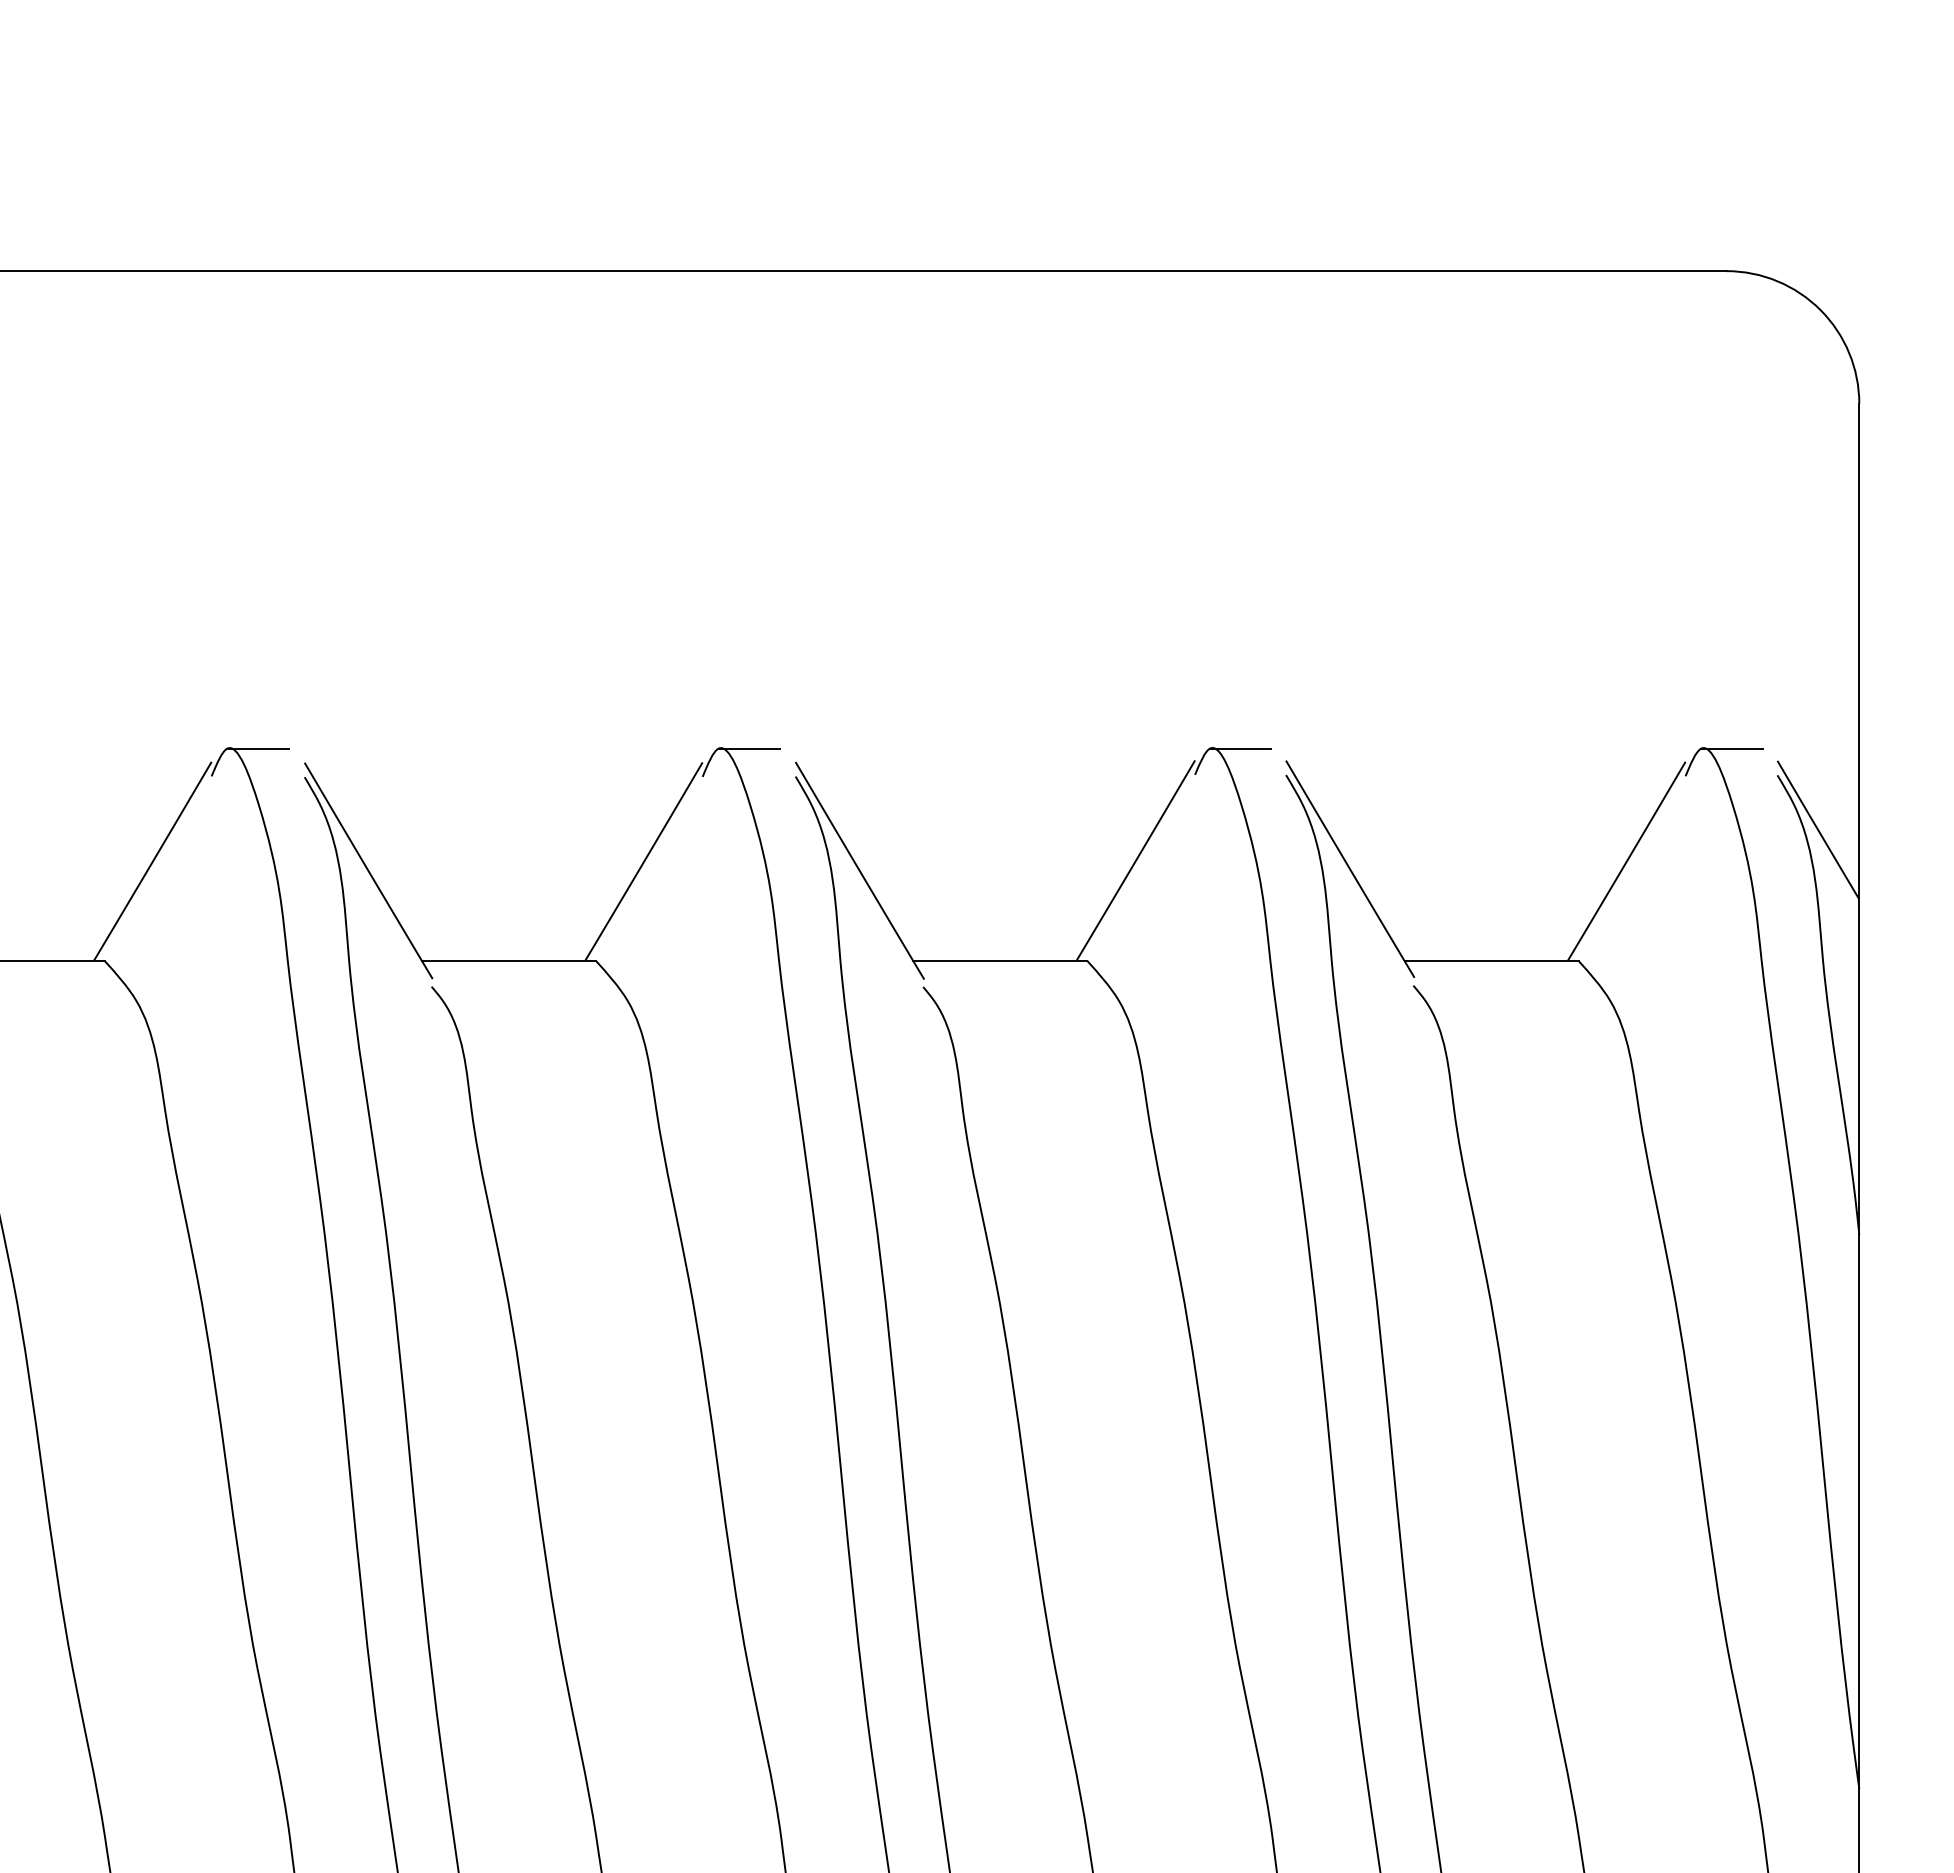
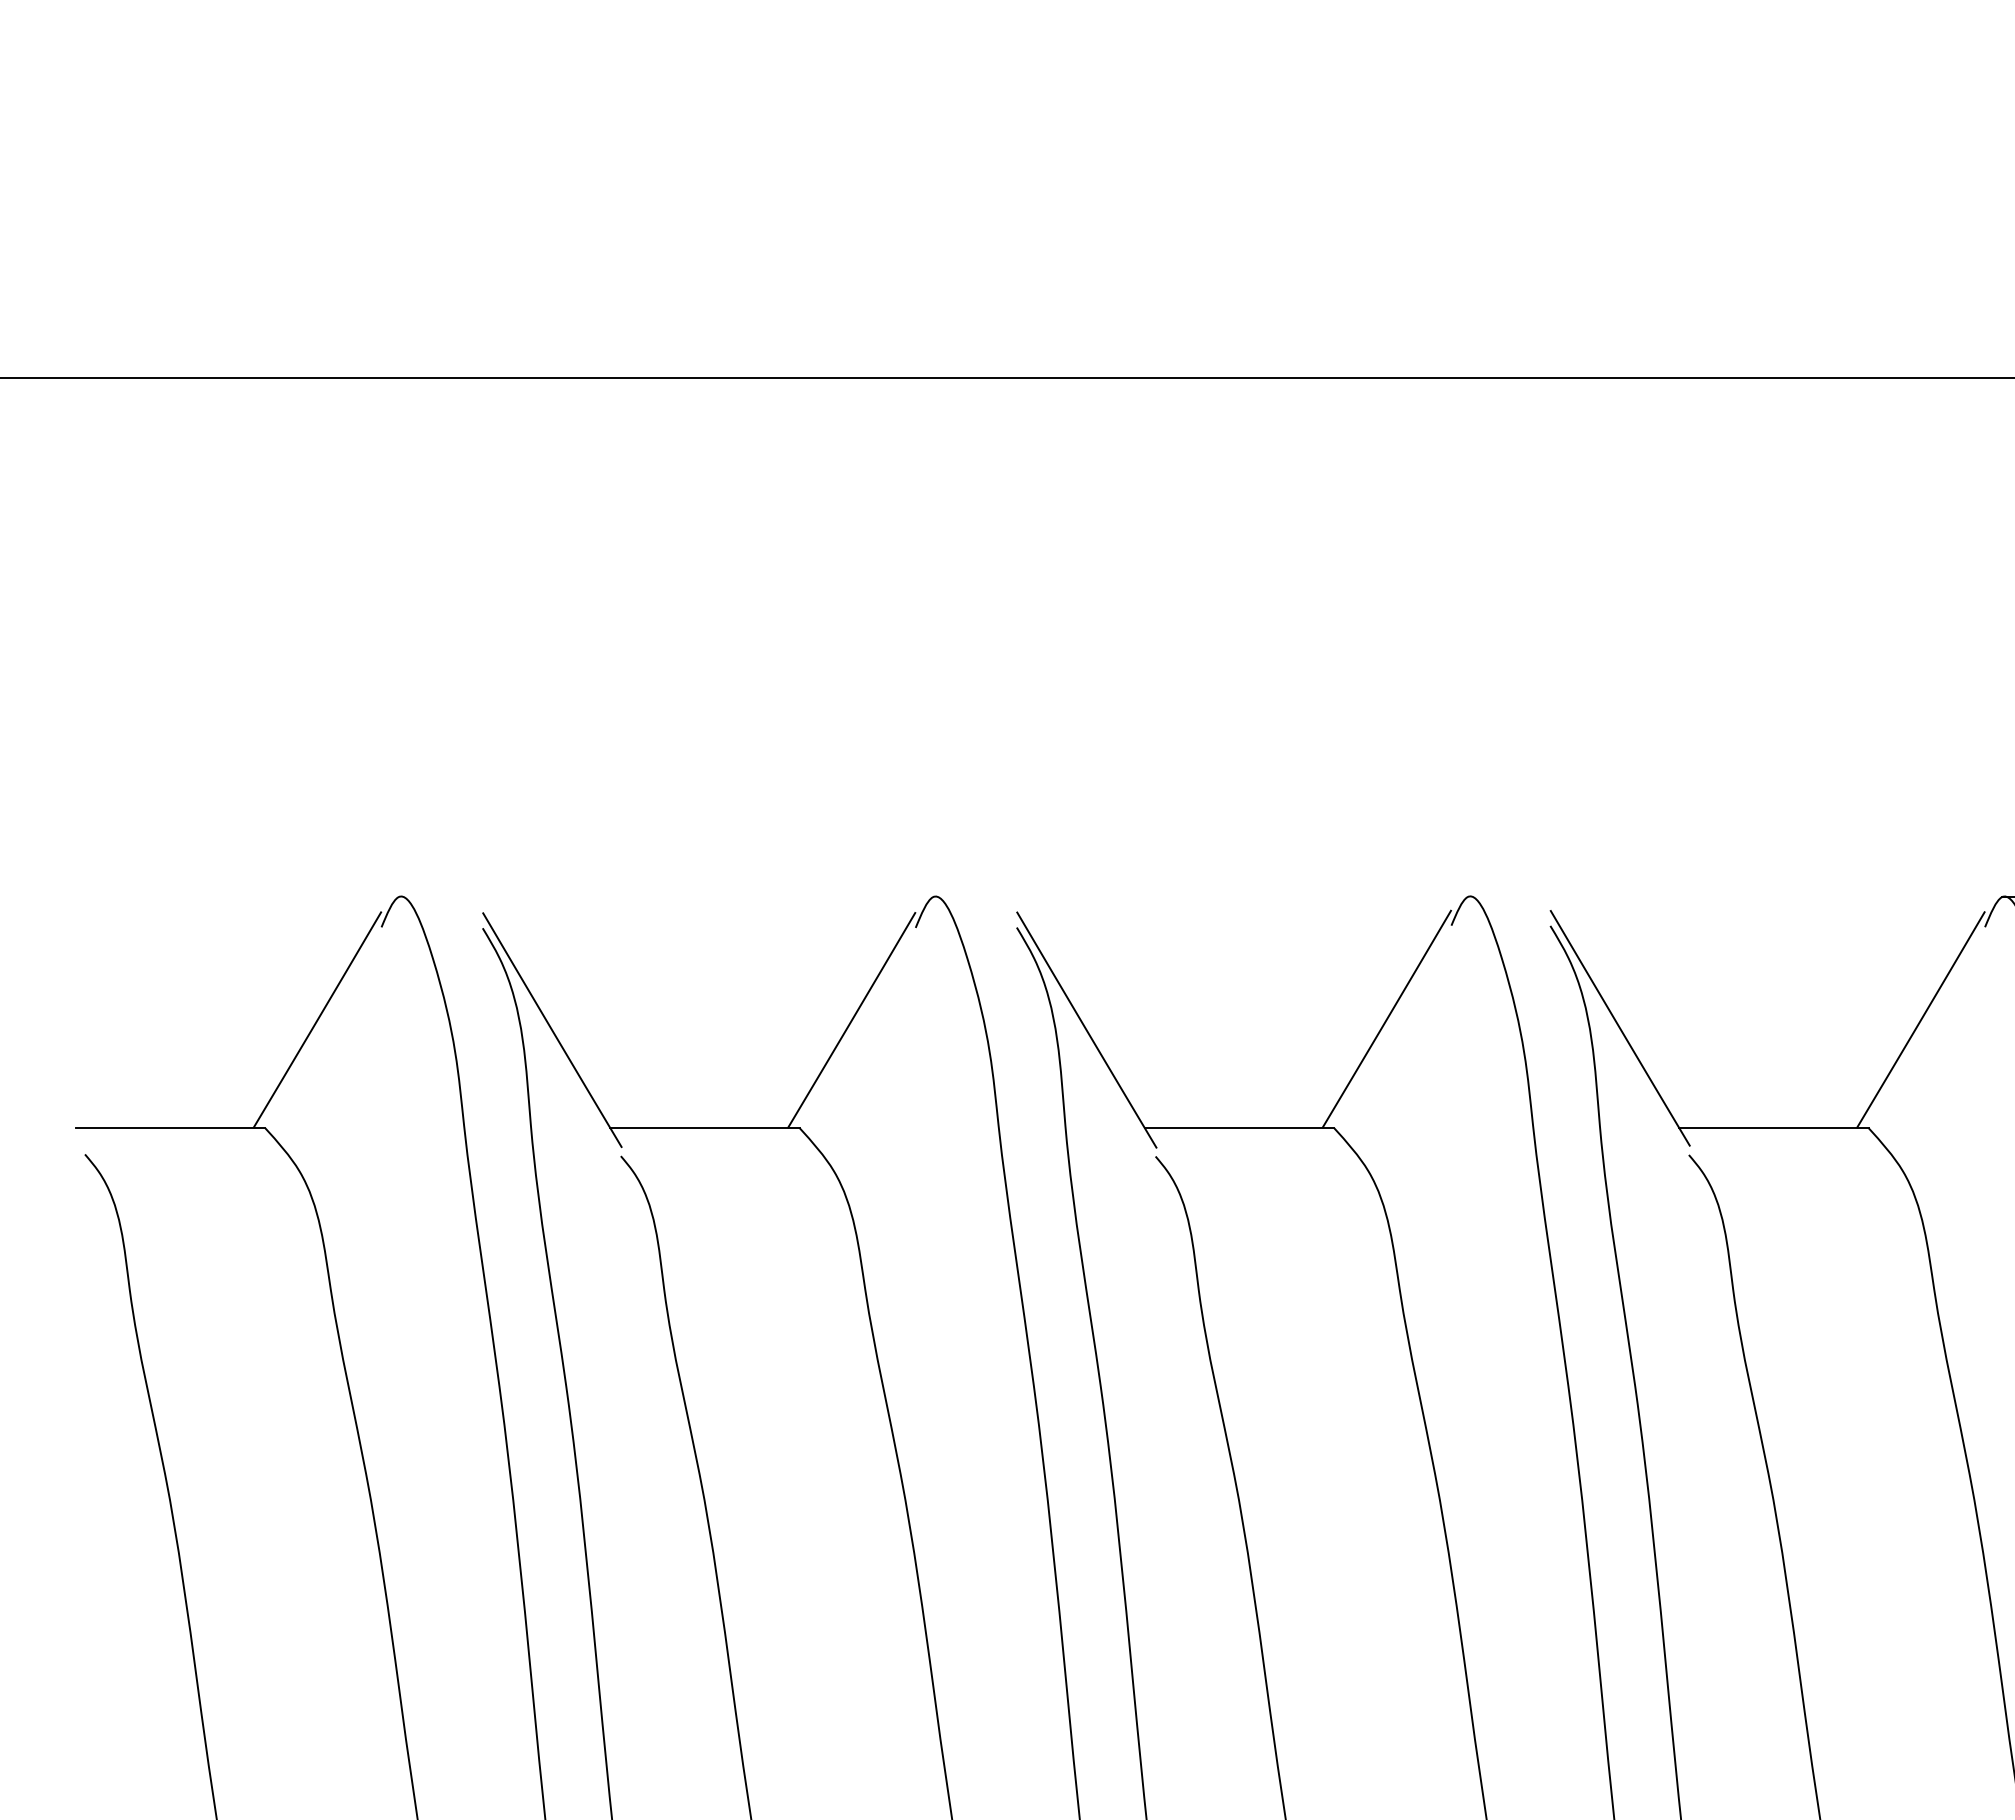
line: (257, 748) -> (431, 897), removed
line: (748, 748) -> (965, 897), removed
line: (1240, 748) -> (1500, 897), removed

